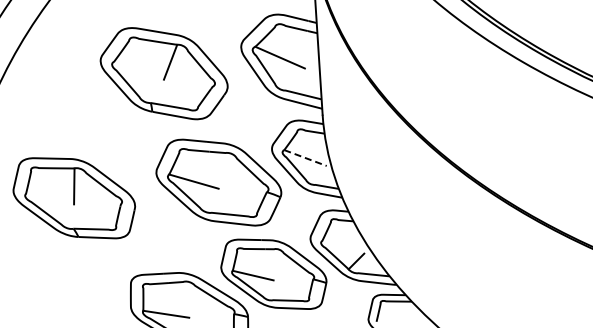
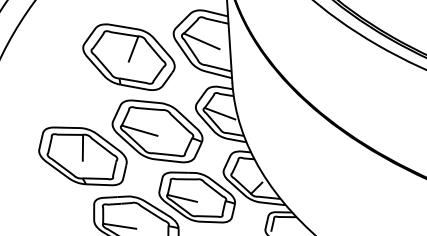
part: (163, 73) -> (128, 57), moved
line: (305, 158) -> (219, 114), dashed -> solid
part: (74, 198) -> (83, 156), moved

